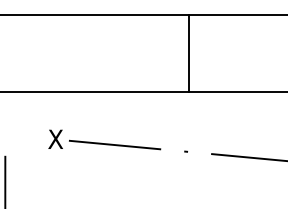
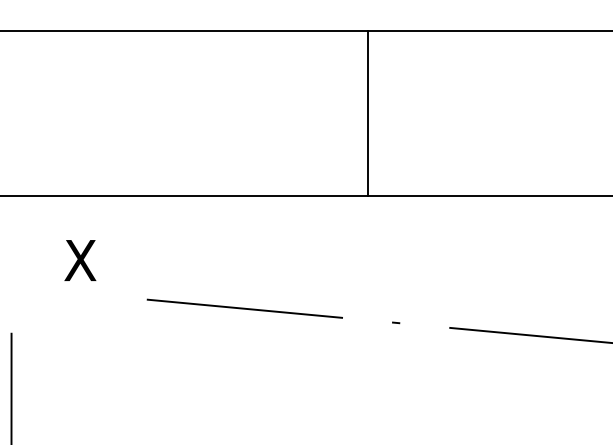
line: (188, 52) -> (367, 111), moved
text: (55, 138) -> (79, 258), moved

